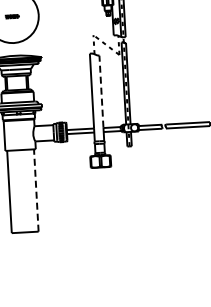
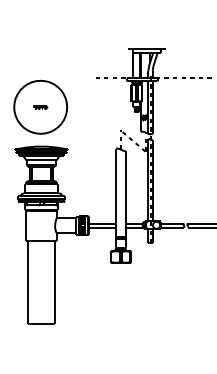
line: (101, 91) -> (125, 187), dashed -> solid
line: (35, 189) -> (54, 281), dashed -> solid

